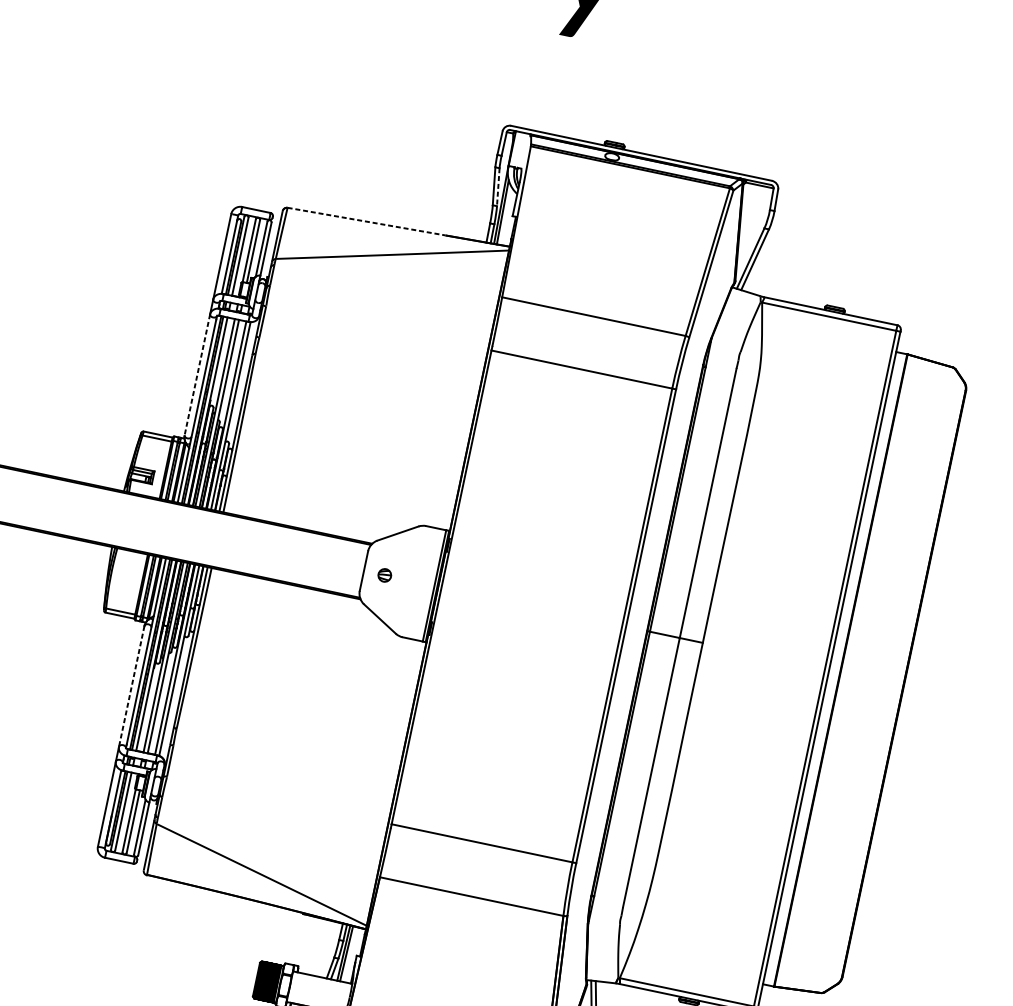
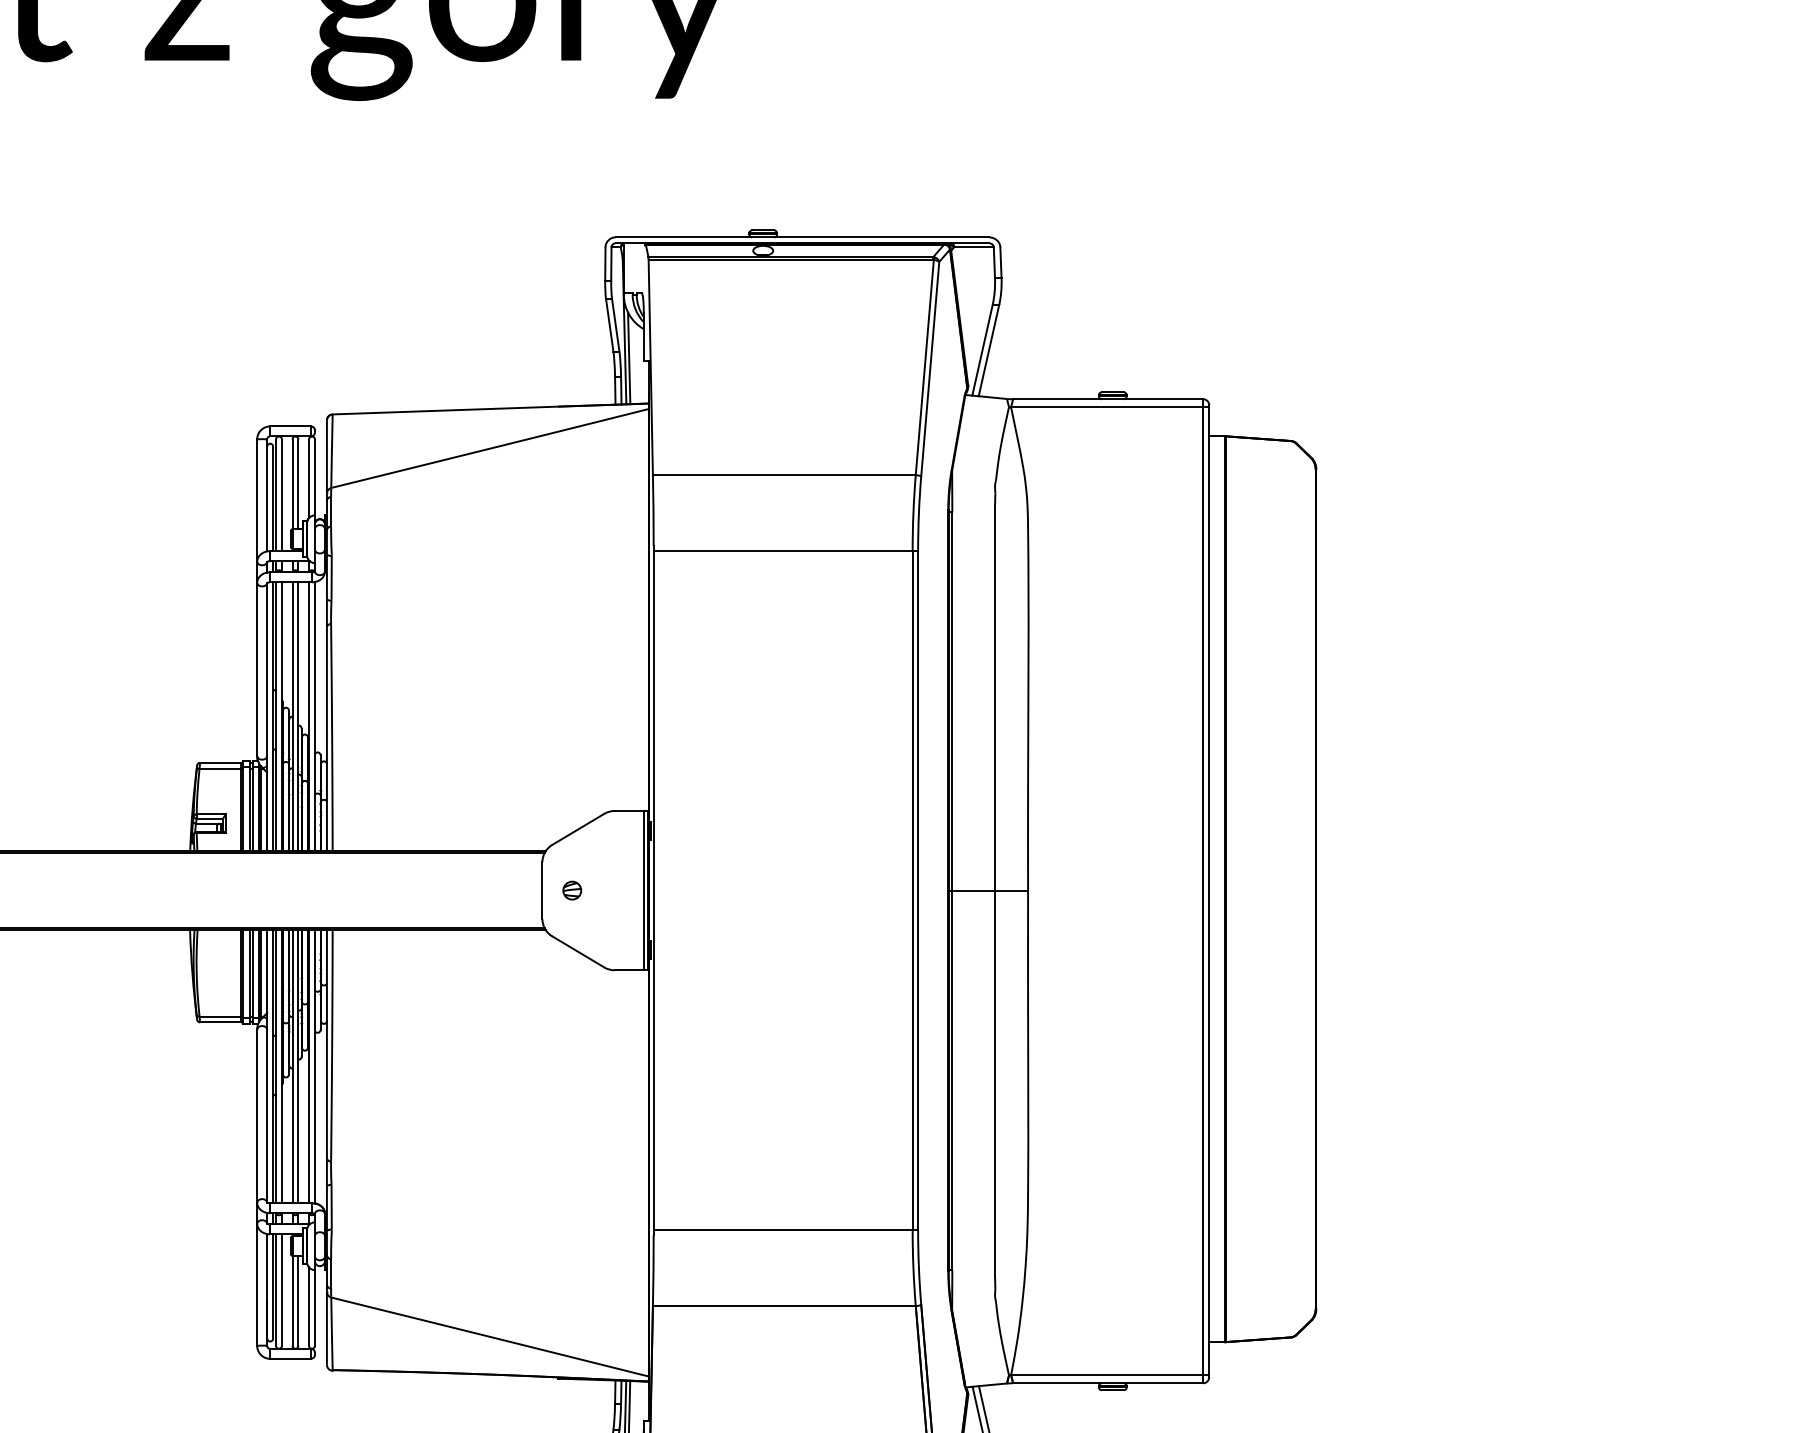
line: (498, 187) -> (615, 325), dashed -> solid
line: (367, 221) -> (446, 410), dashed -> solid
line: (197, 374) -> (257, 669), dashed -> solid
line: (131, 686) -> (257, 1116), dashed -> solid

